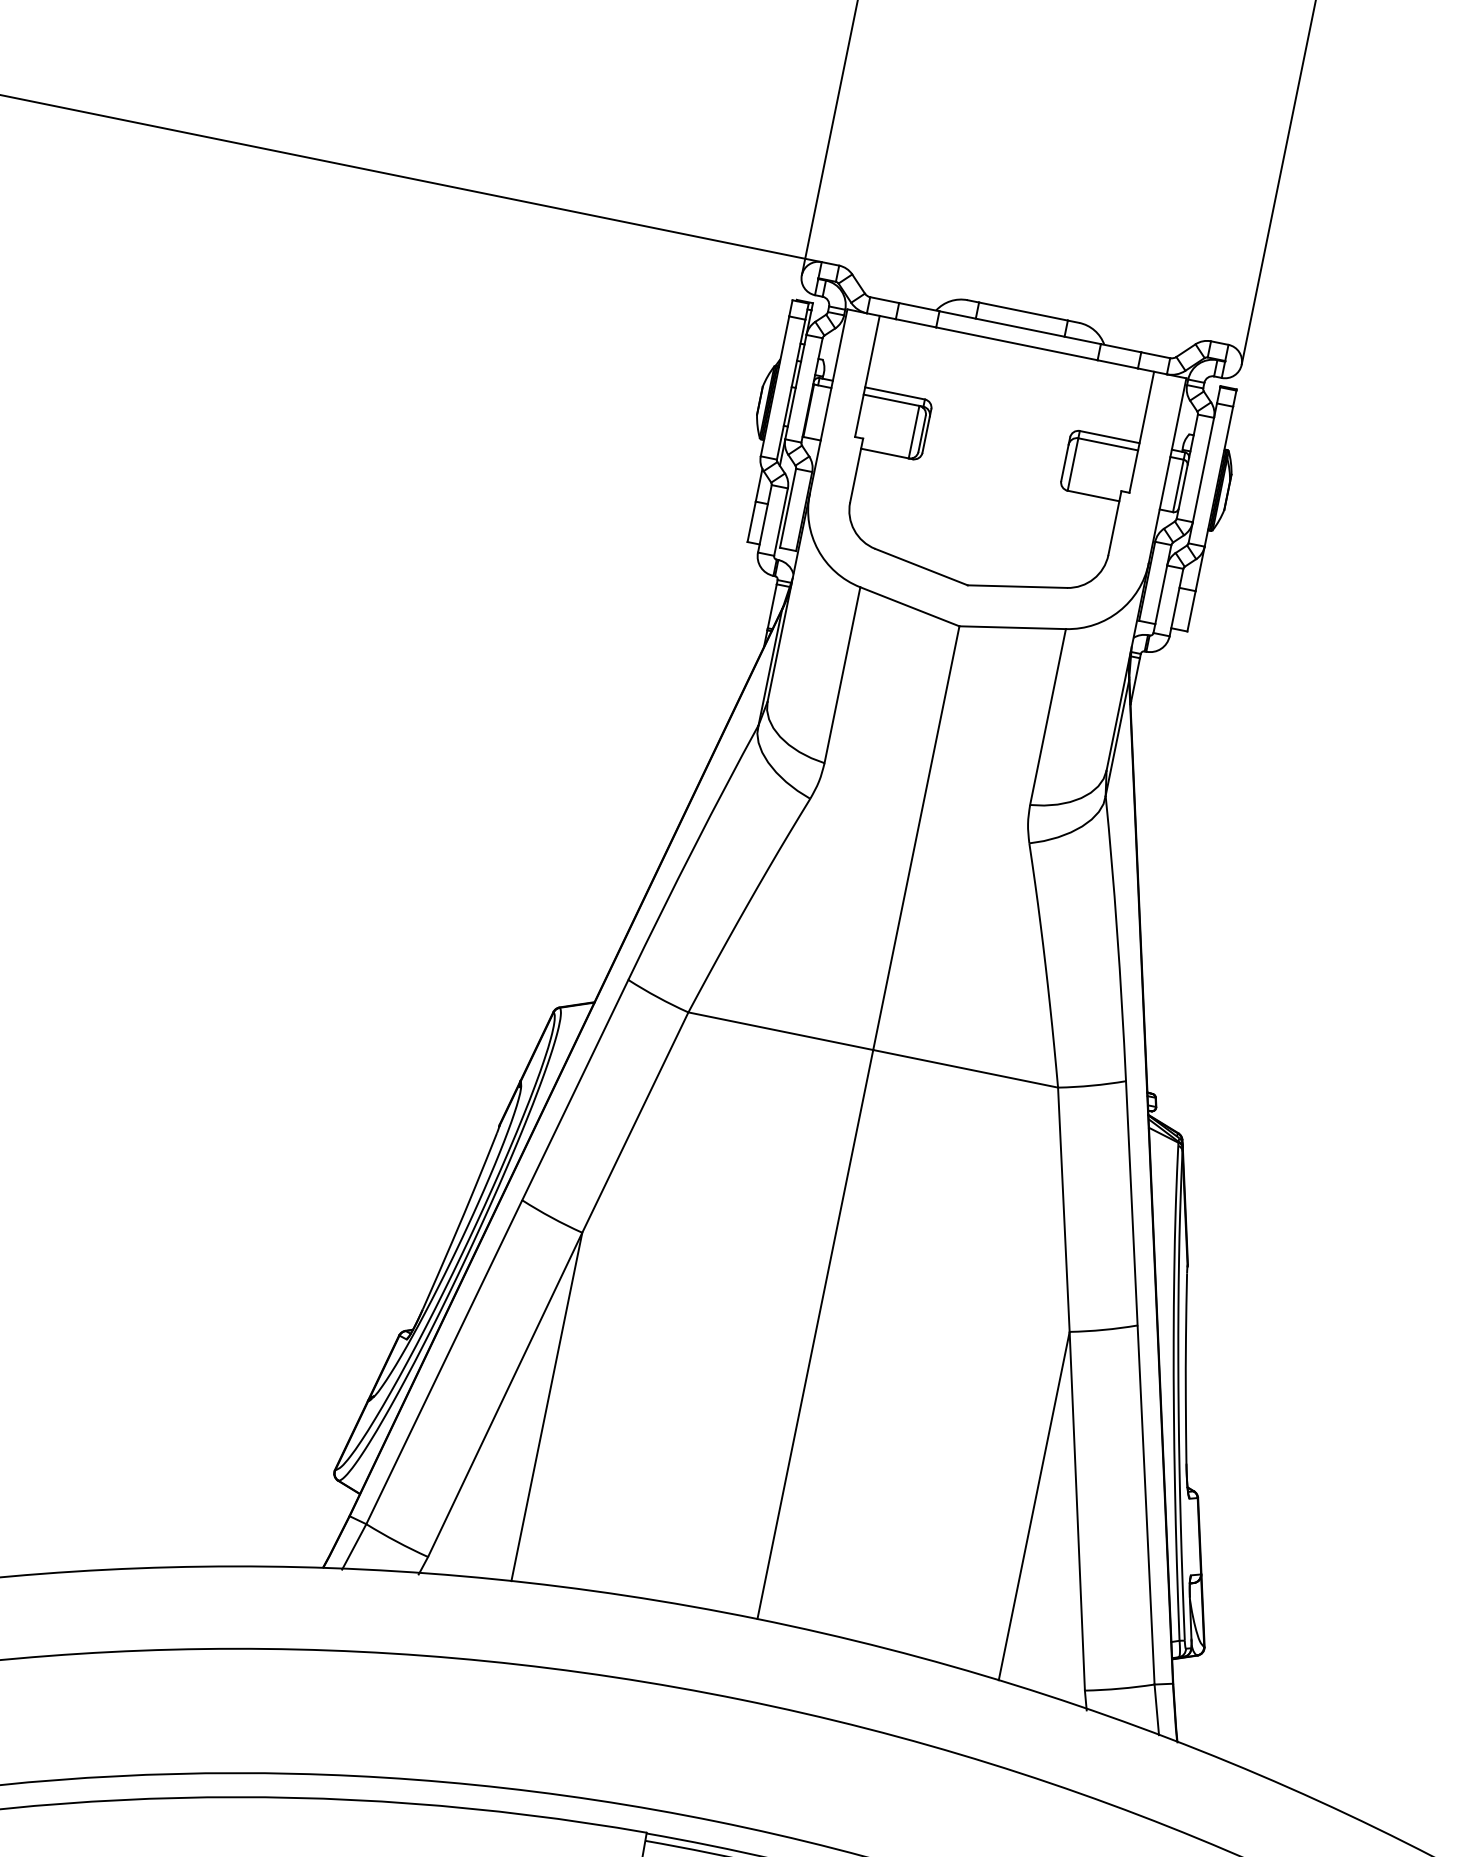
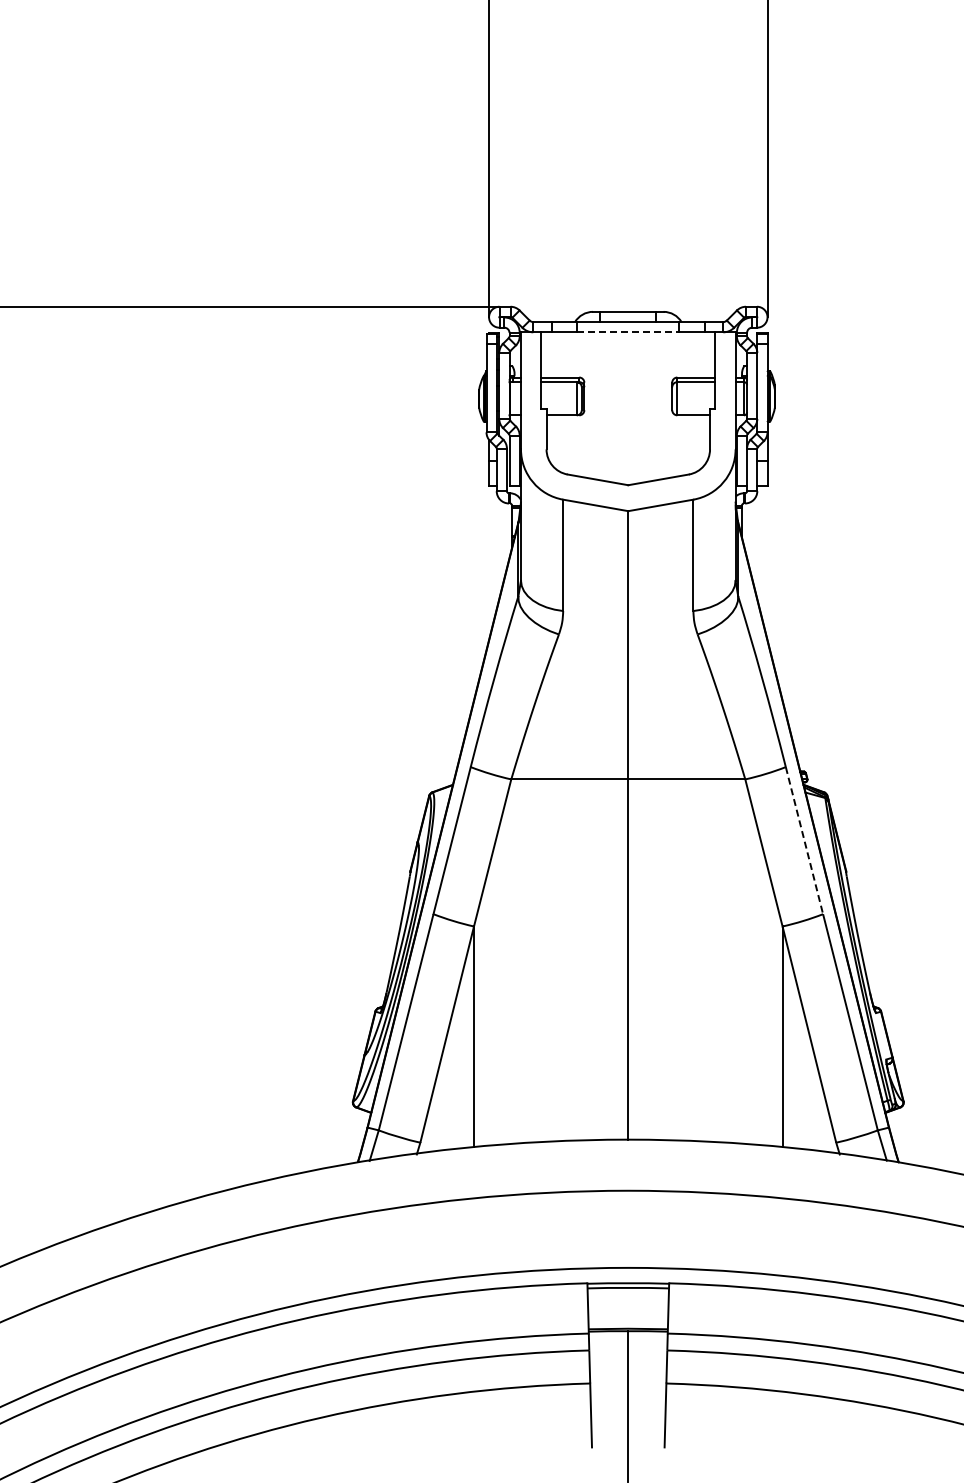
line: (1017, 344) -> (628, 332), solid -> dashed
line: (1131, 1203) -> (804, 840), solid -> dashed

